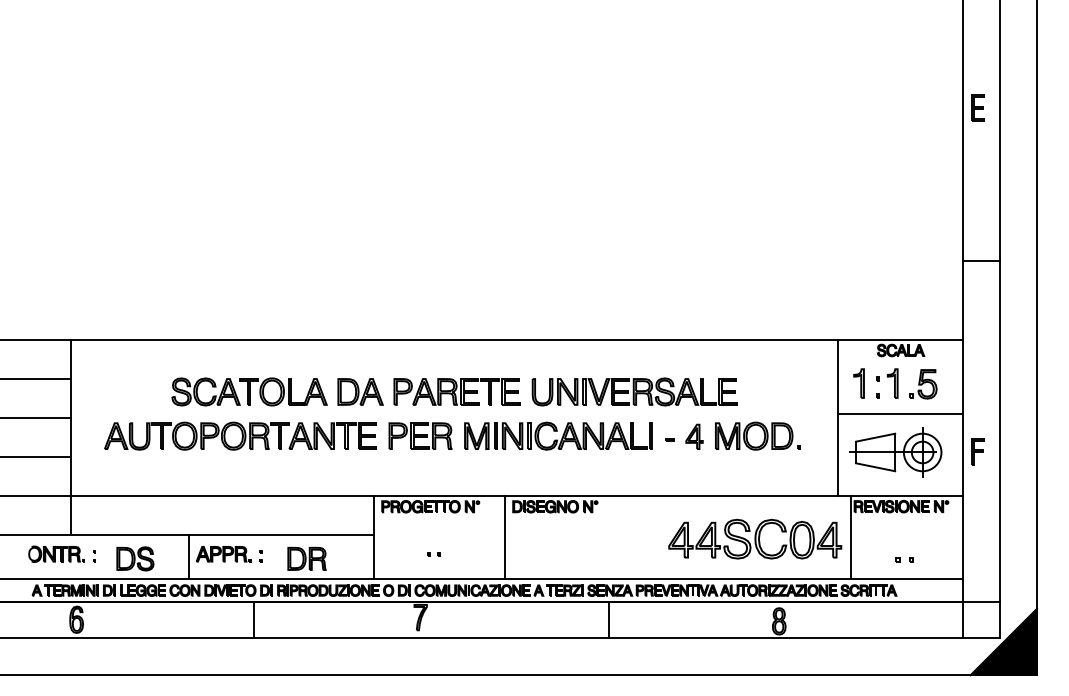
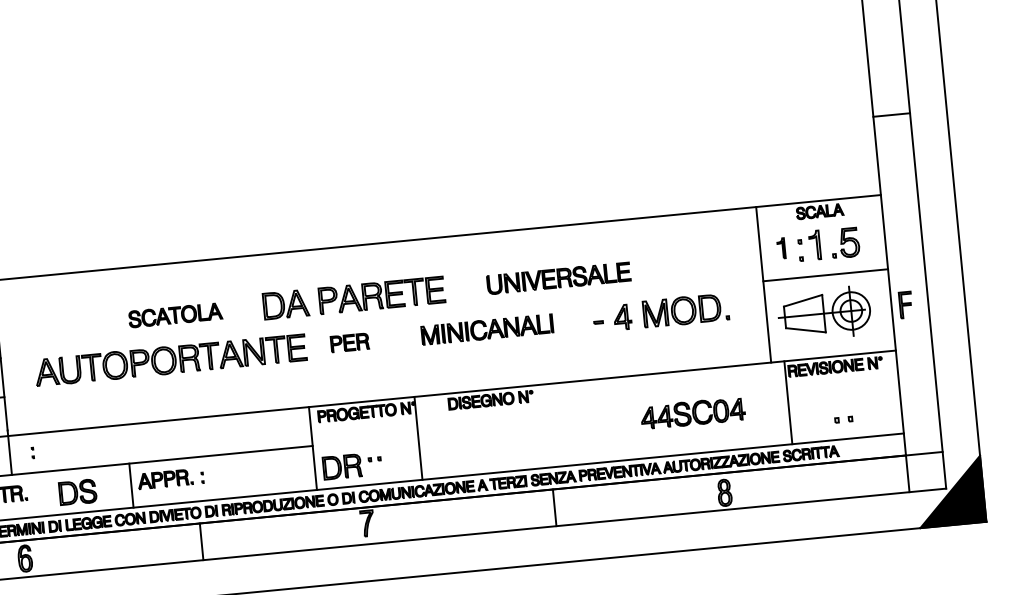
part: (858, 383) -> (780, 248), size x0.7
part: (249, 391) -> (175, 314), size x0.6
part: (634, 391) -> (558, 277), size x0.7
part: (420, 435) -> (349, 342), size x0.6
part: (558, 435) -> (487, 329), size x0.7
line: (504, 537) -> (418, 438), moved
part: (755, 538) -> (693, 412), size x0.6
part: (94, 556) -> (33, 453), moved
part: (306, 558) -> (341, 466), moved

